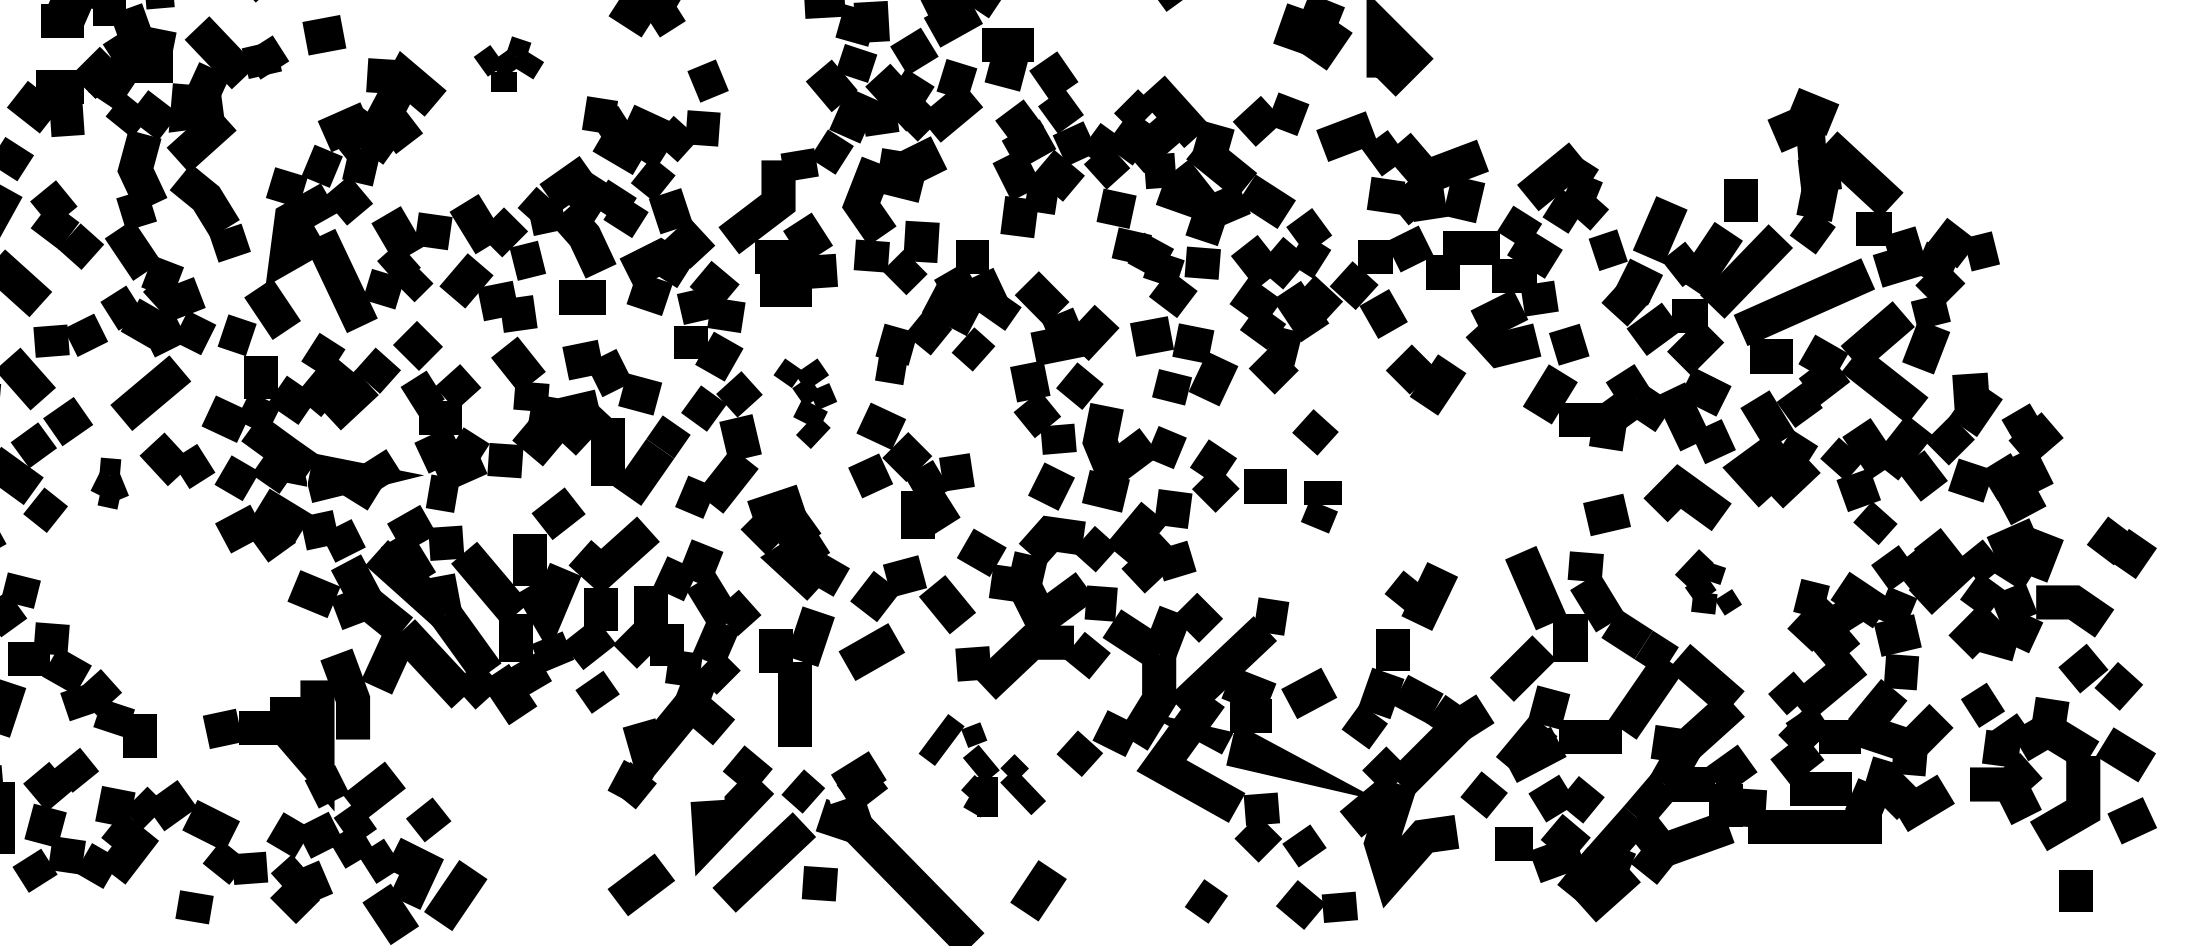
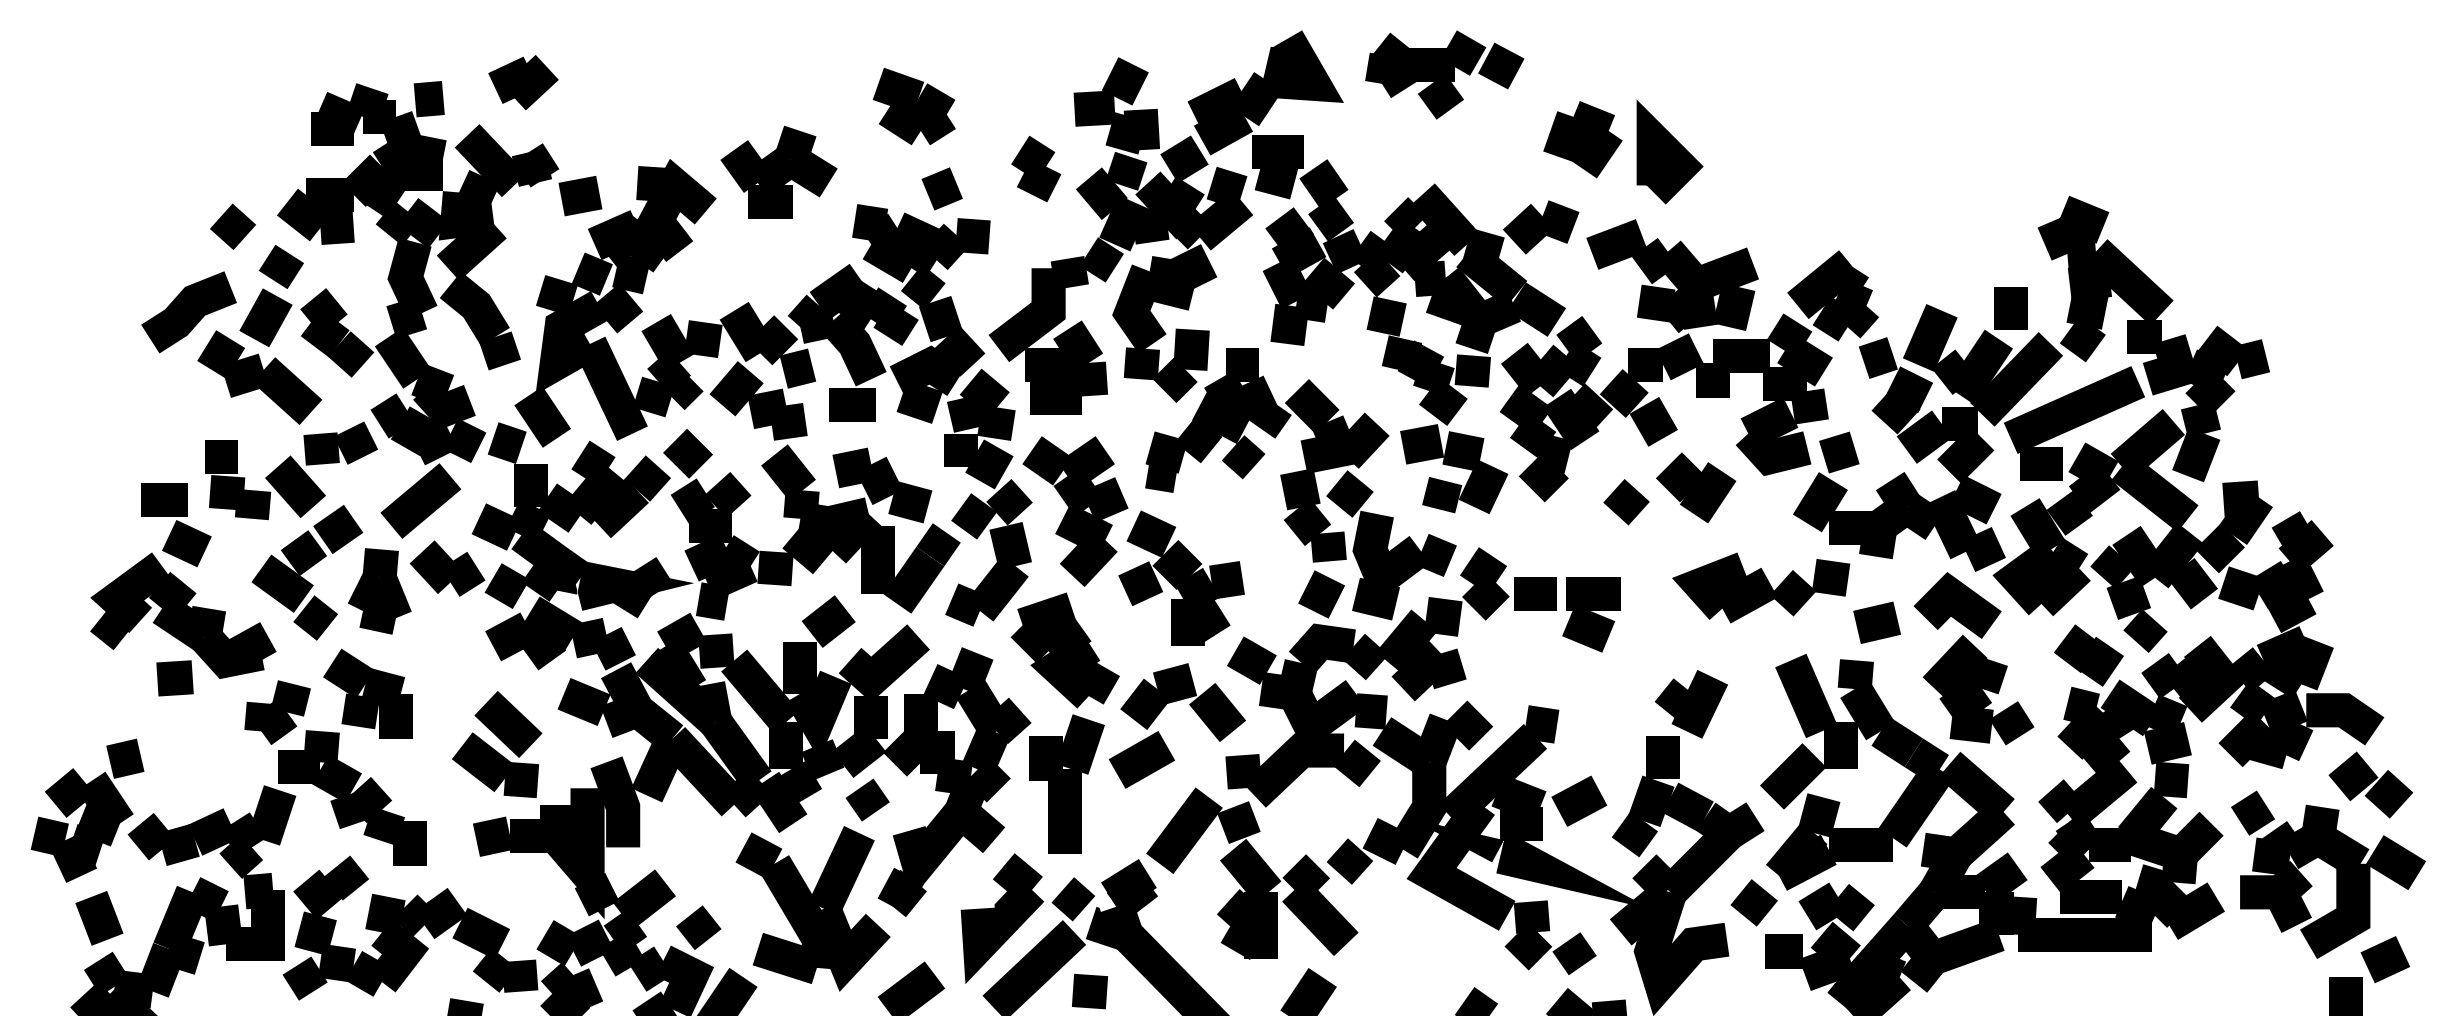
line: (324, 35) -> (580, 196), moved
part: (766, 60) -> (1036, 168), added
part: (508, 63) -> (778, 171), size x1.67
line: (707, 80) -> (941, 188), moved
part: (805, 403) -> (1075, 511), size x1.67
line: (1315, 432) -> (1626, 502), moved
part: (1491, 479) -> (1761, 587), added
part: (109, 483) -> (379, 591), size x1.67
part: (1321, 506) -> (1591, 614), size x1.43
part: (2121, 547) -> (2088, 655), moved
part: (1708, 582) -> (1978, 690), size x1.67
part: (97, 585) -> (367, 693), added
part: (227, 636) -> (497, 744), added
part: (982, 765) -> (1252, 873), size x1.67
part: (542, 800) -> (812, 908), added
line: (2131, 820) -> (2384, 959), moved

